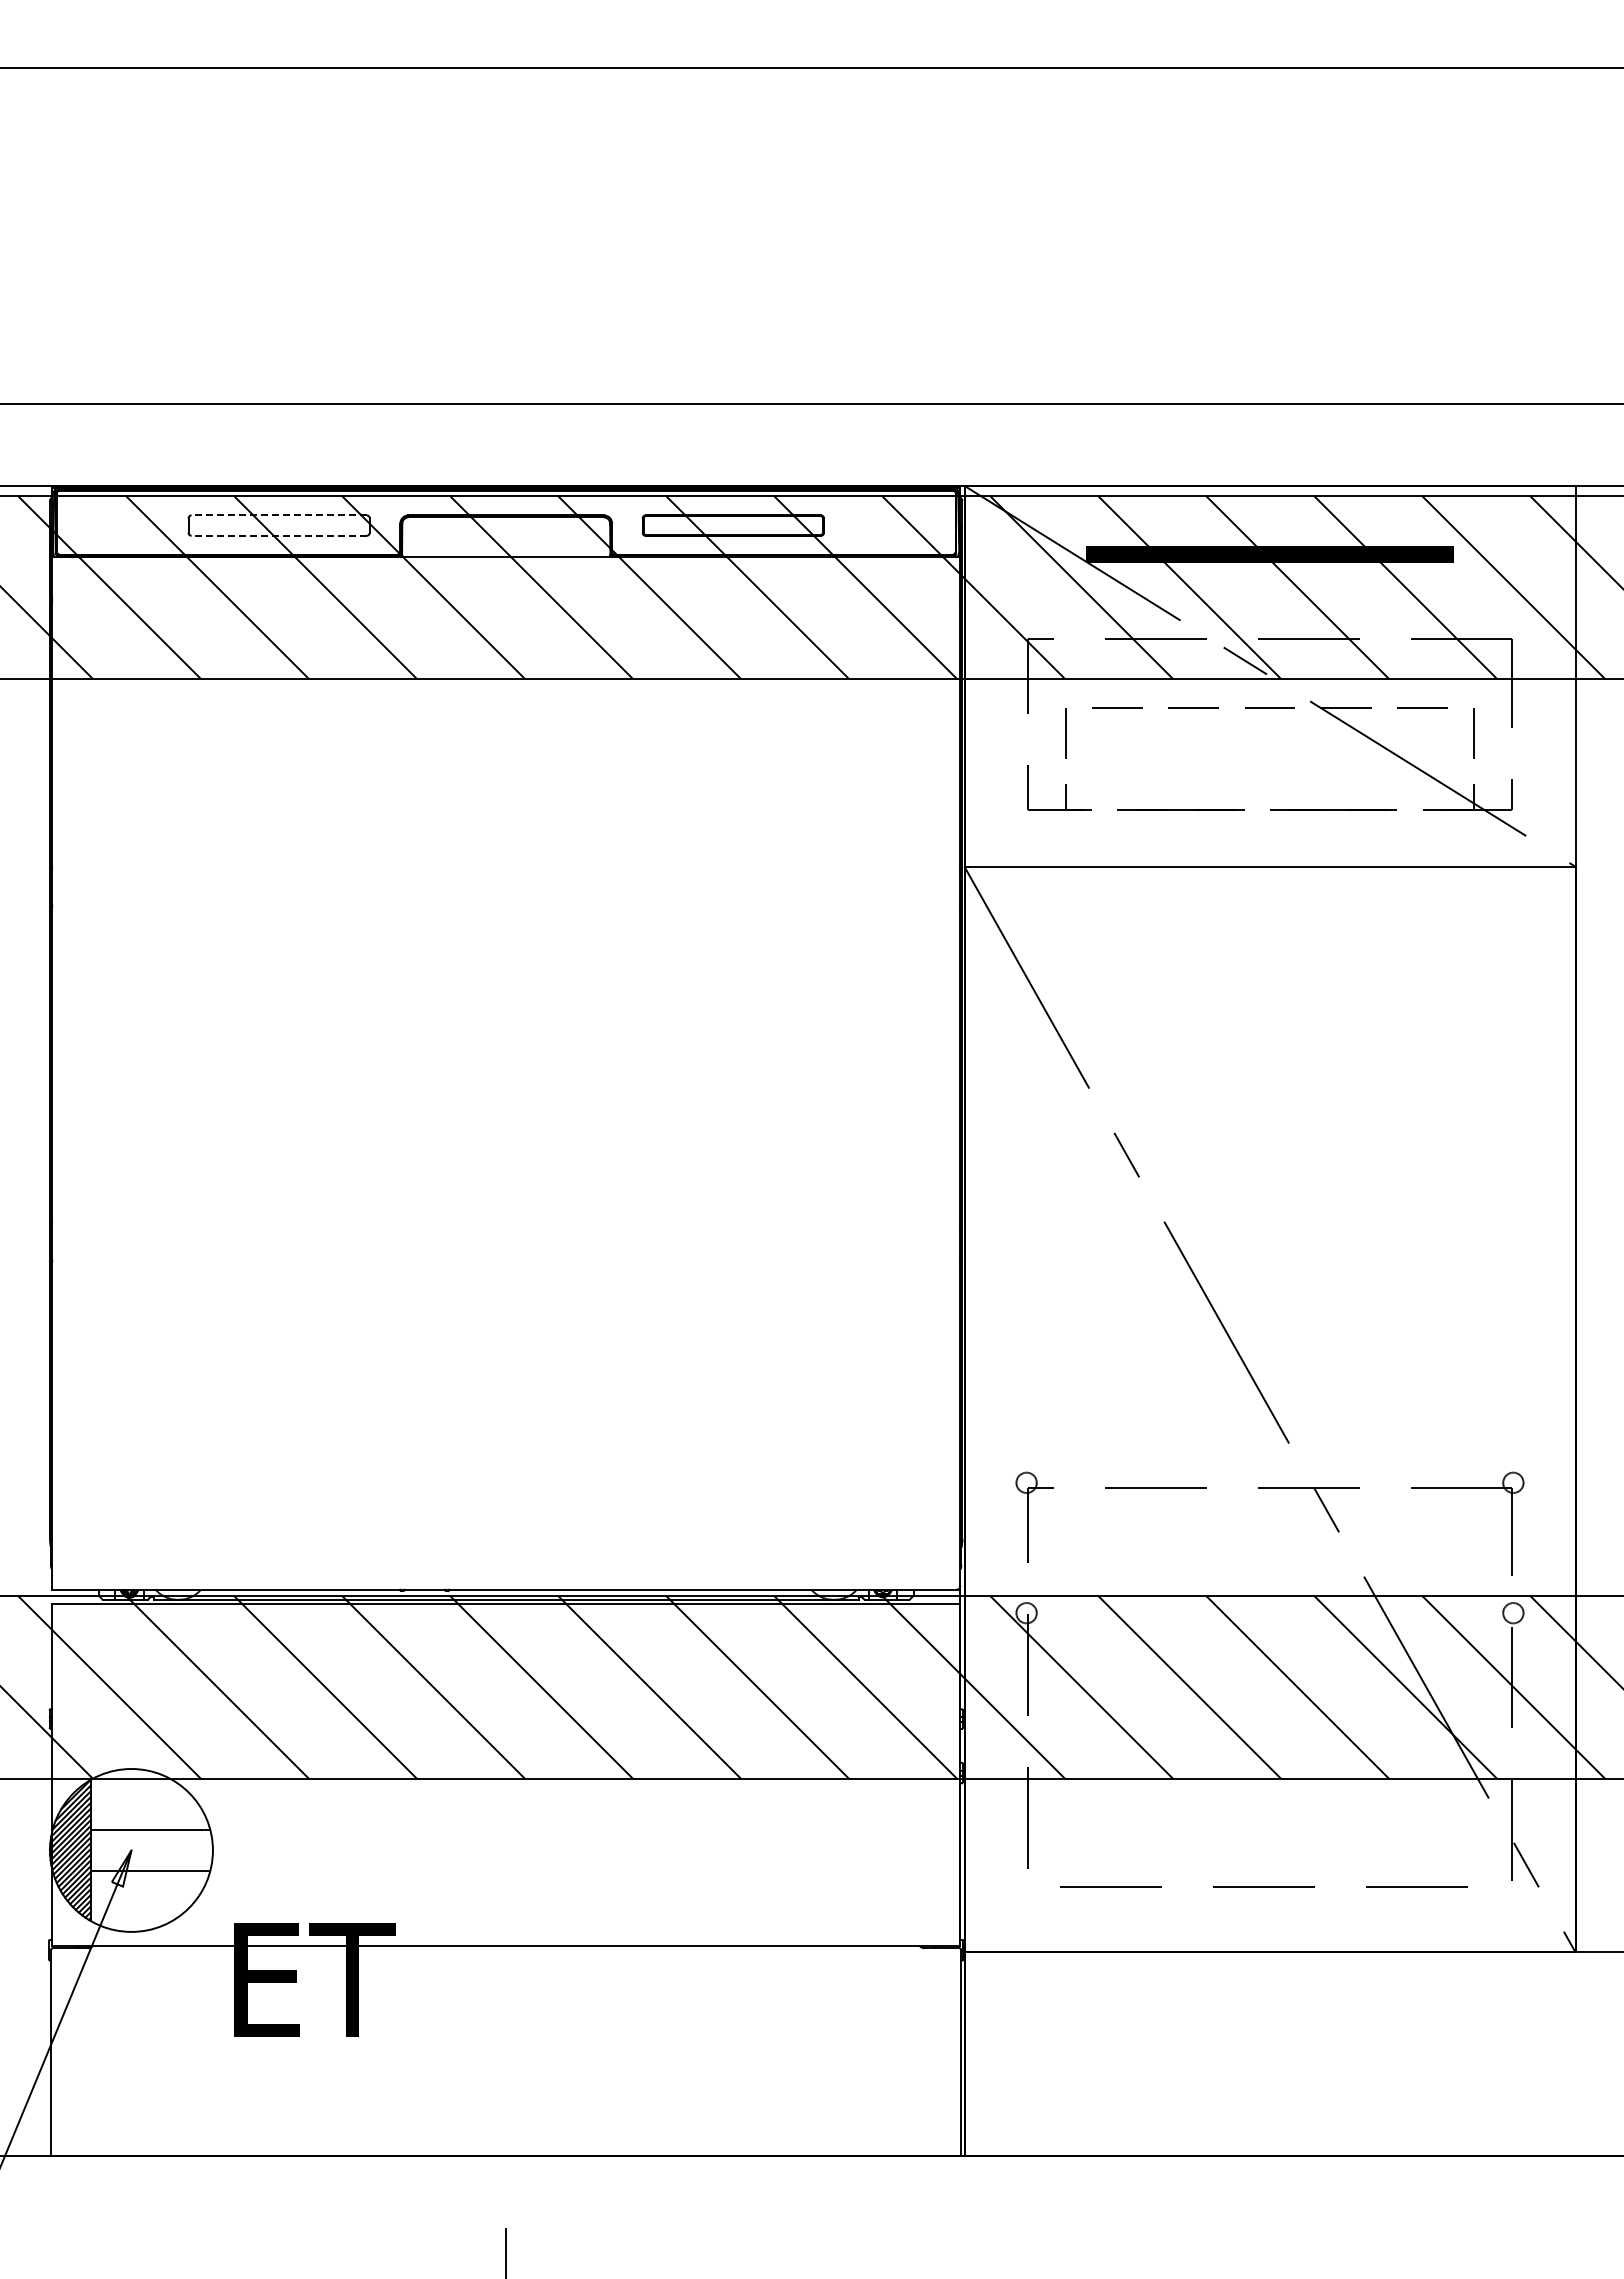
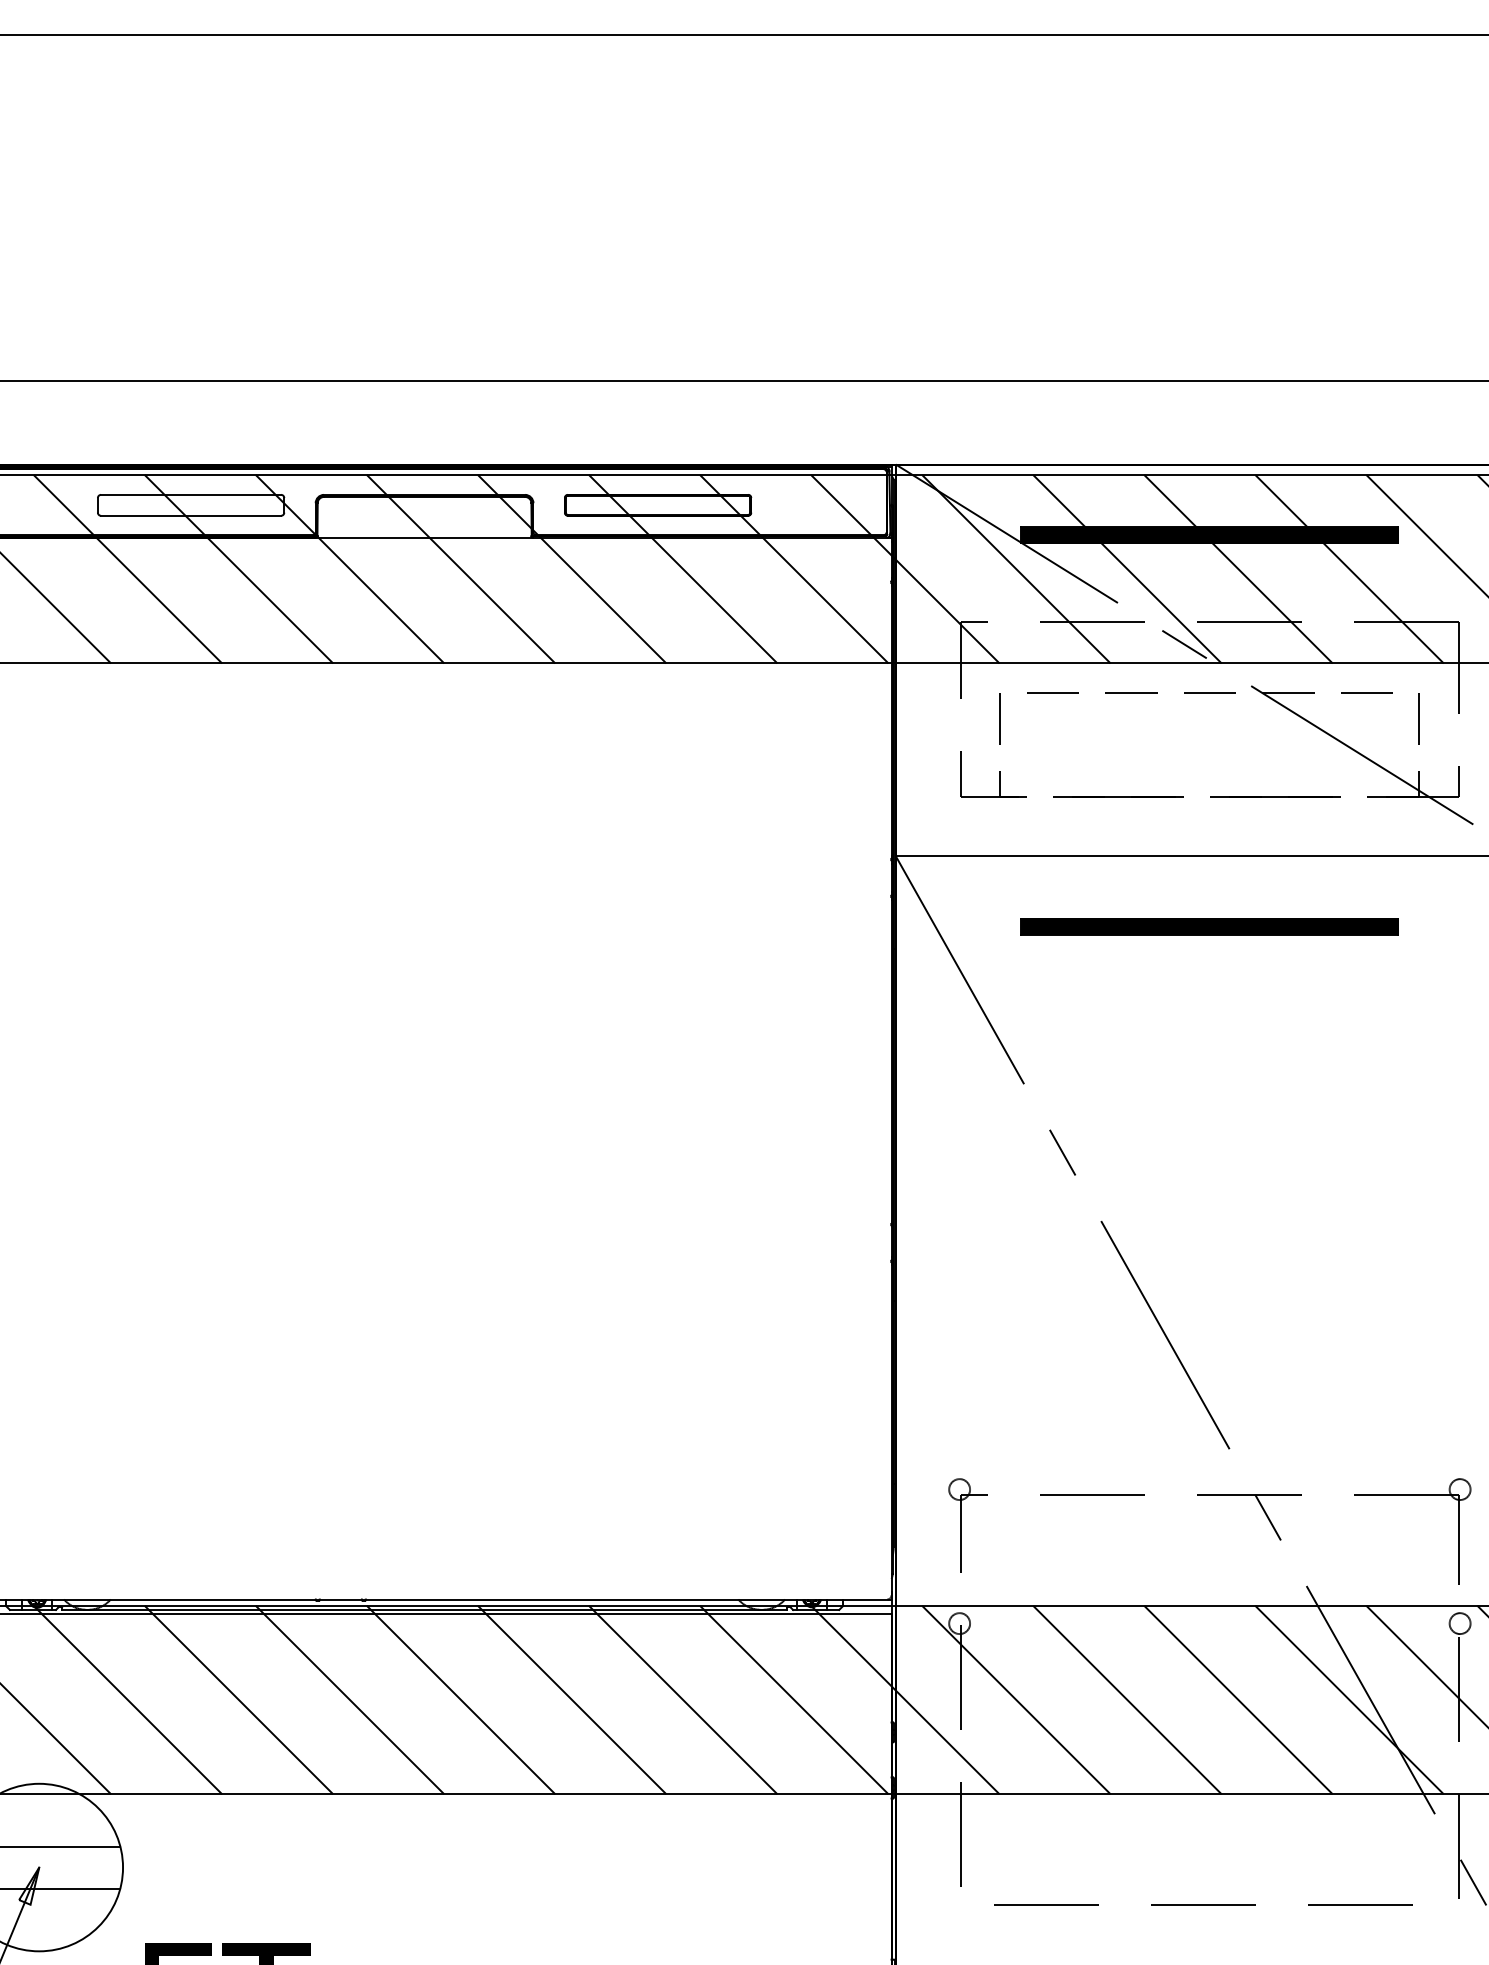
line: (279, 515) -> (191, 494), dashed -> solid
line: (279, 535) -> (191, 515), dashed -> solid
part: (1269, 935) -> (1209, 926), added

